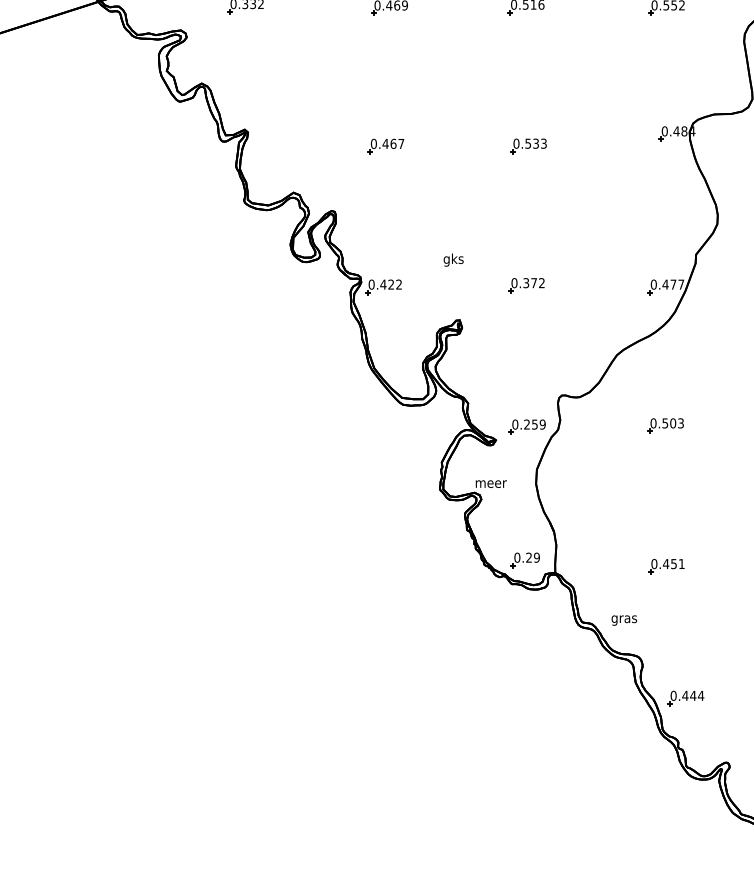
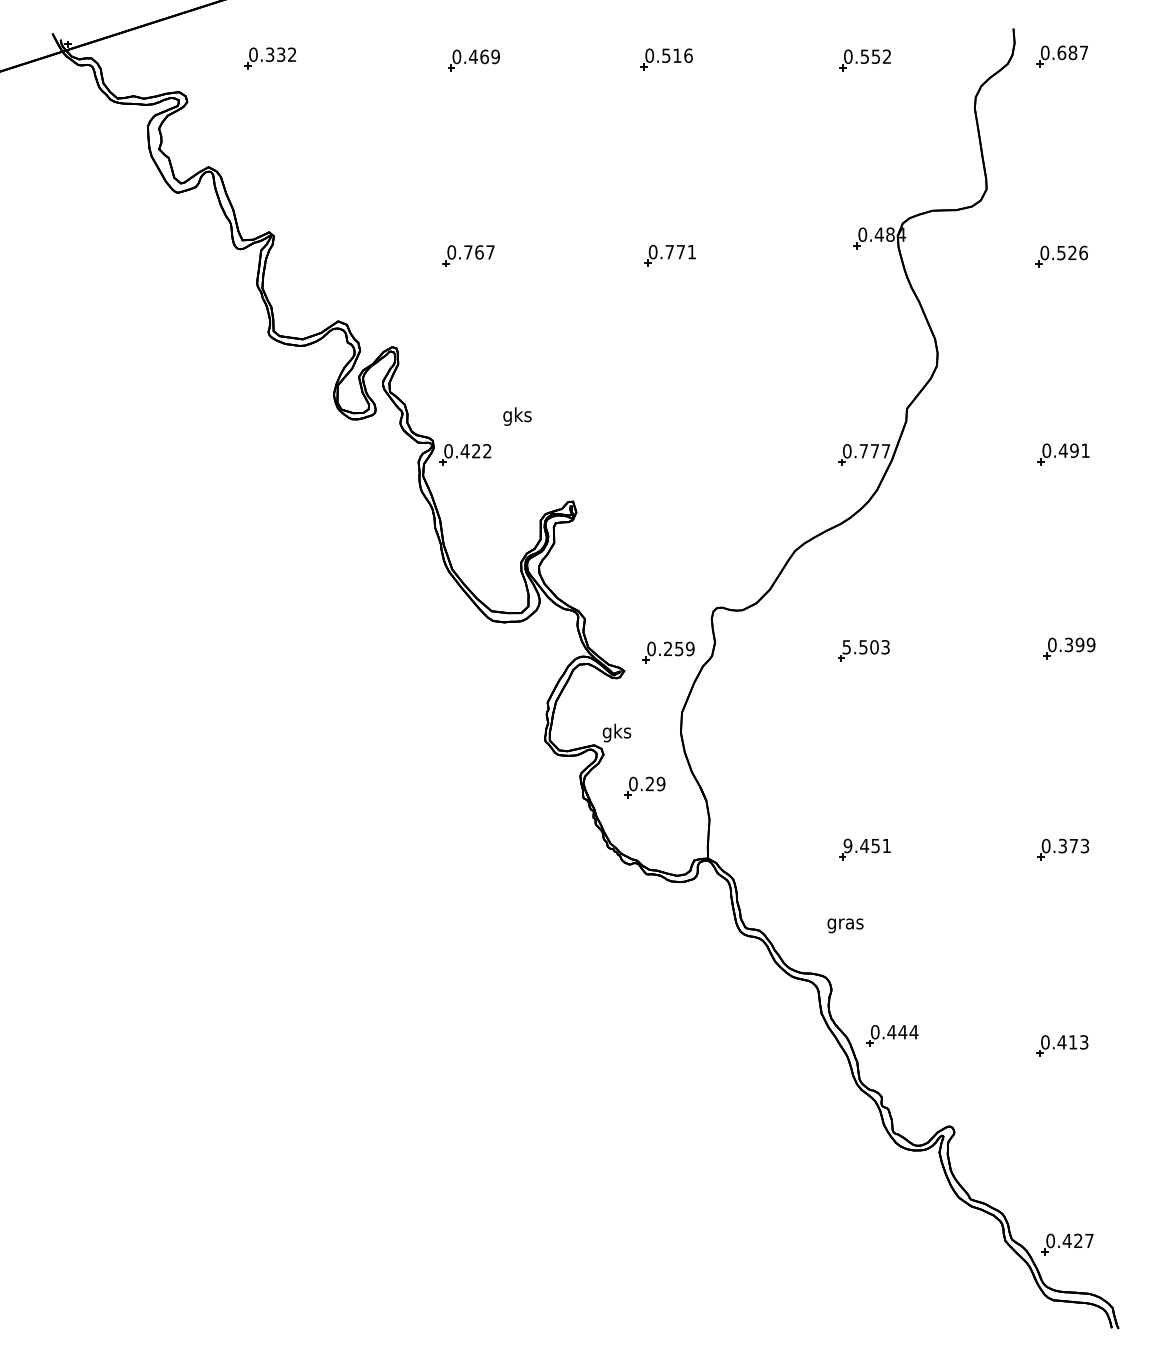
text: (385, 143) -> (467, 252), 0.467 -> 0.767
text: (535, 143) -> (680, 251), 0.533 -> 0.771
text: (453, 260) -> (517, 416), moved
text: (665, 284) -> (863, 451), 0.477 -> 0.777
part: (525, 285) -> (666, 452), removed
text: (653, 423) -> (846, 647), 0.503 -> 5.503
text: (491, 483) -> (617, 732), meer -> gks
part: (525, 560) -> (644, 787), moved
text: (654, 564) -> (847, 846), 0.451 -> 9.451
text: (624, 620) -> (845, 925), moved

